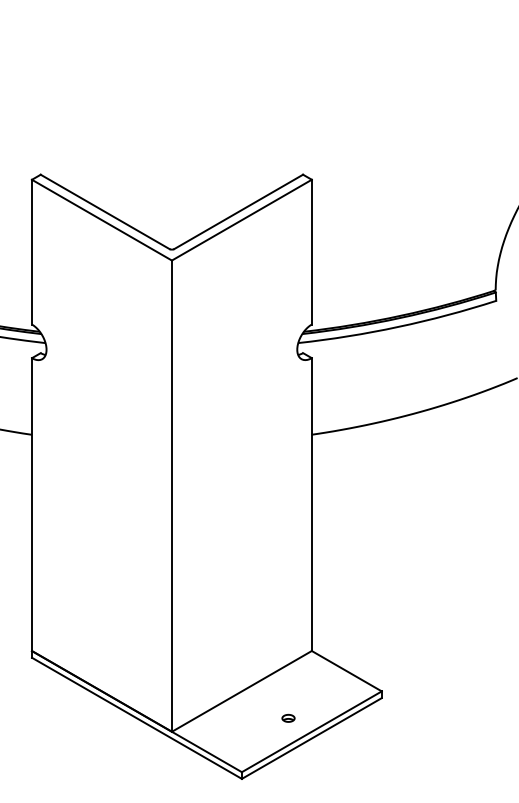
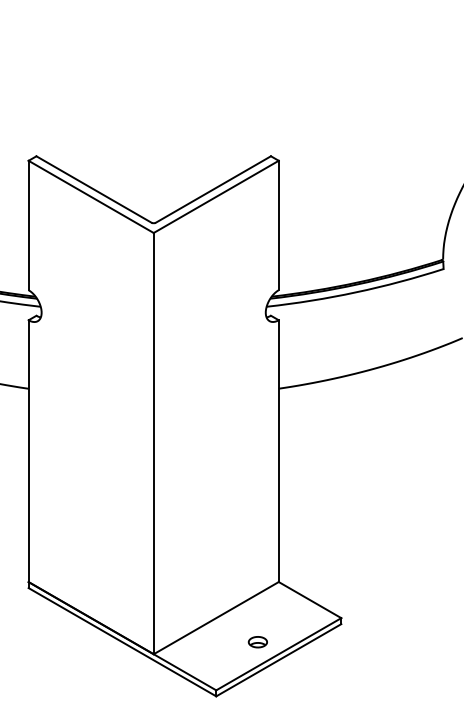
part: (288, 718) -> (257, 642), size x1.67

